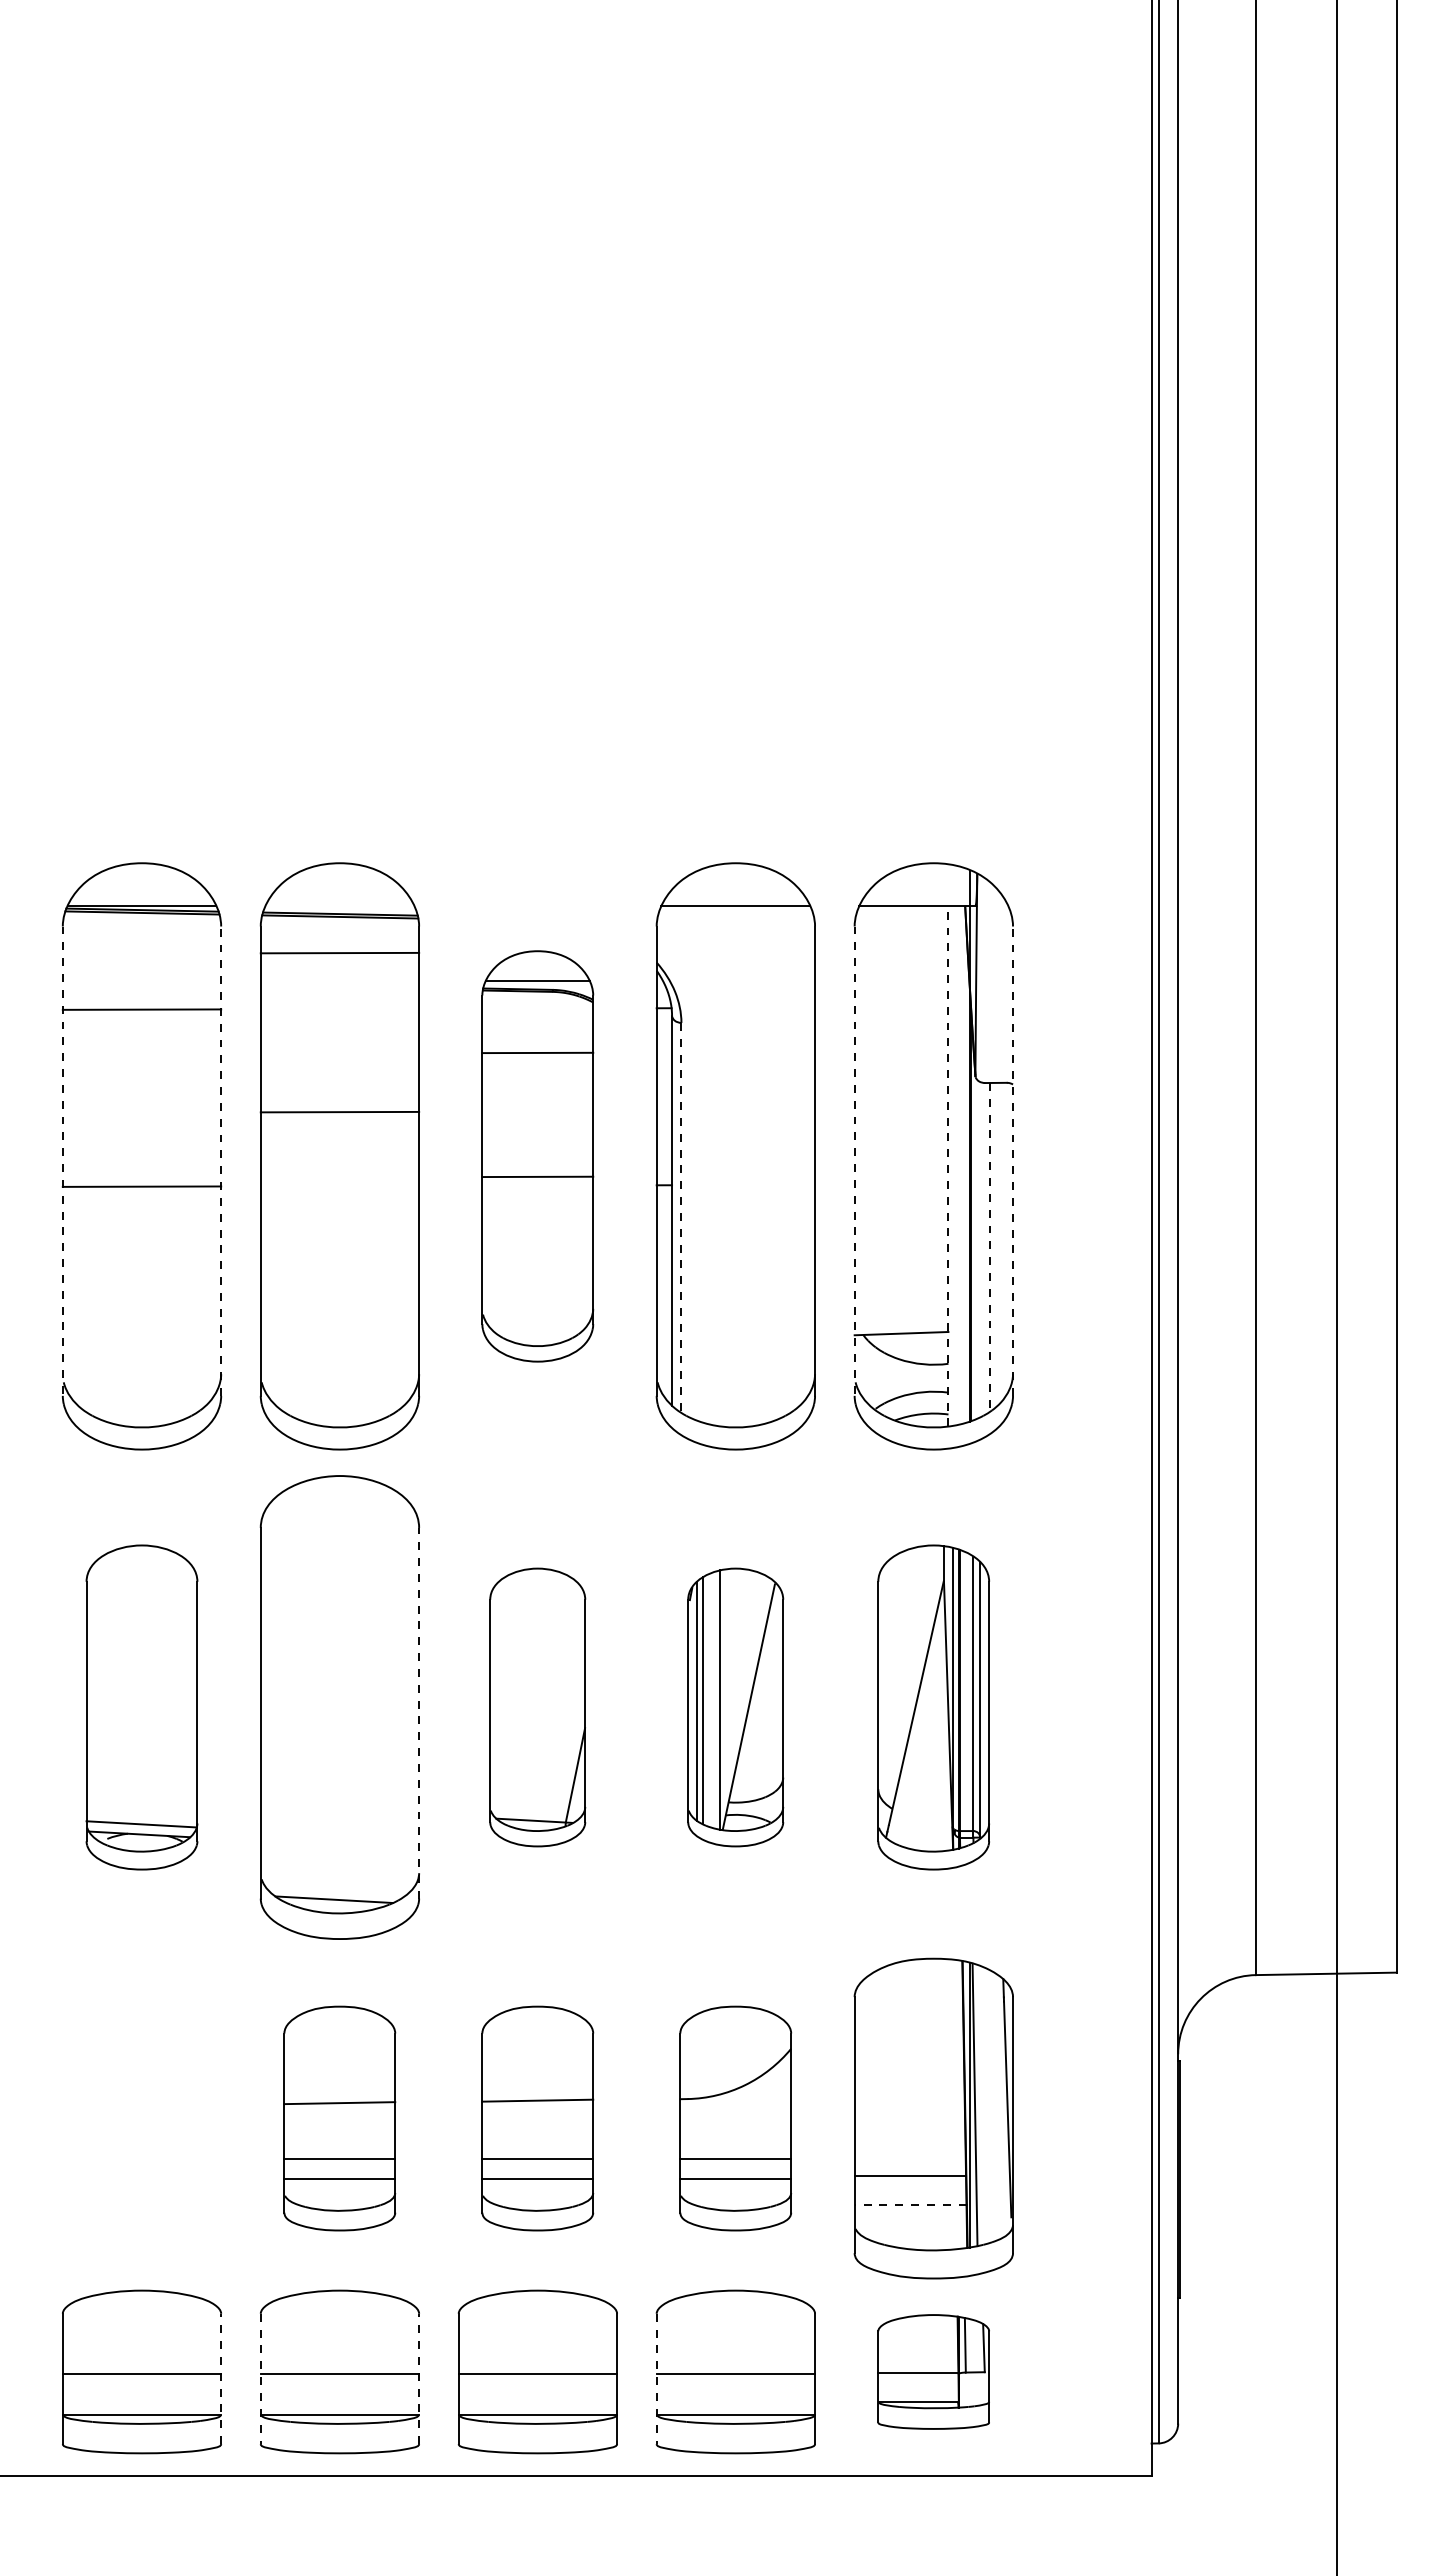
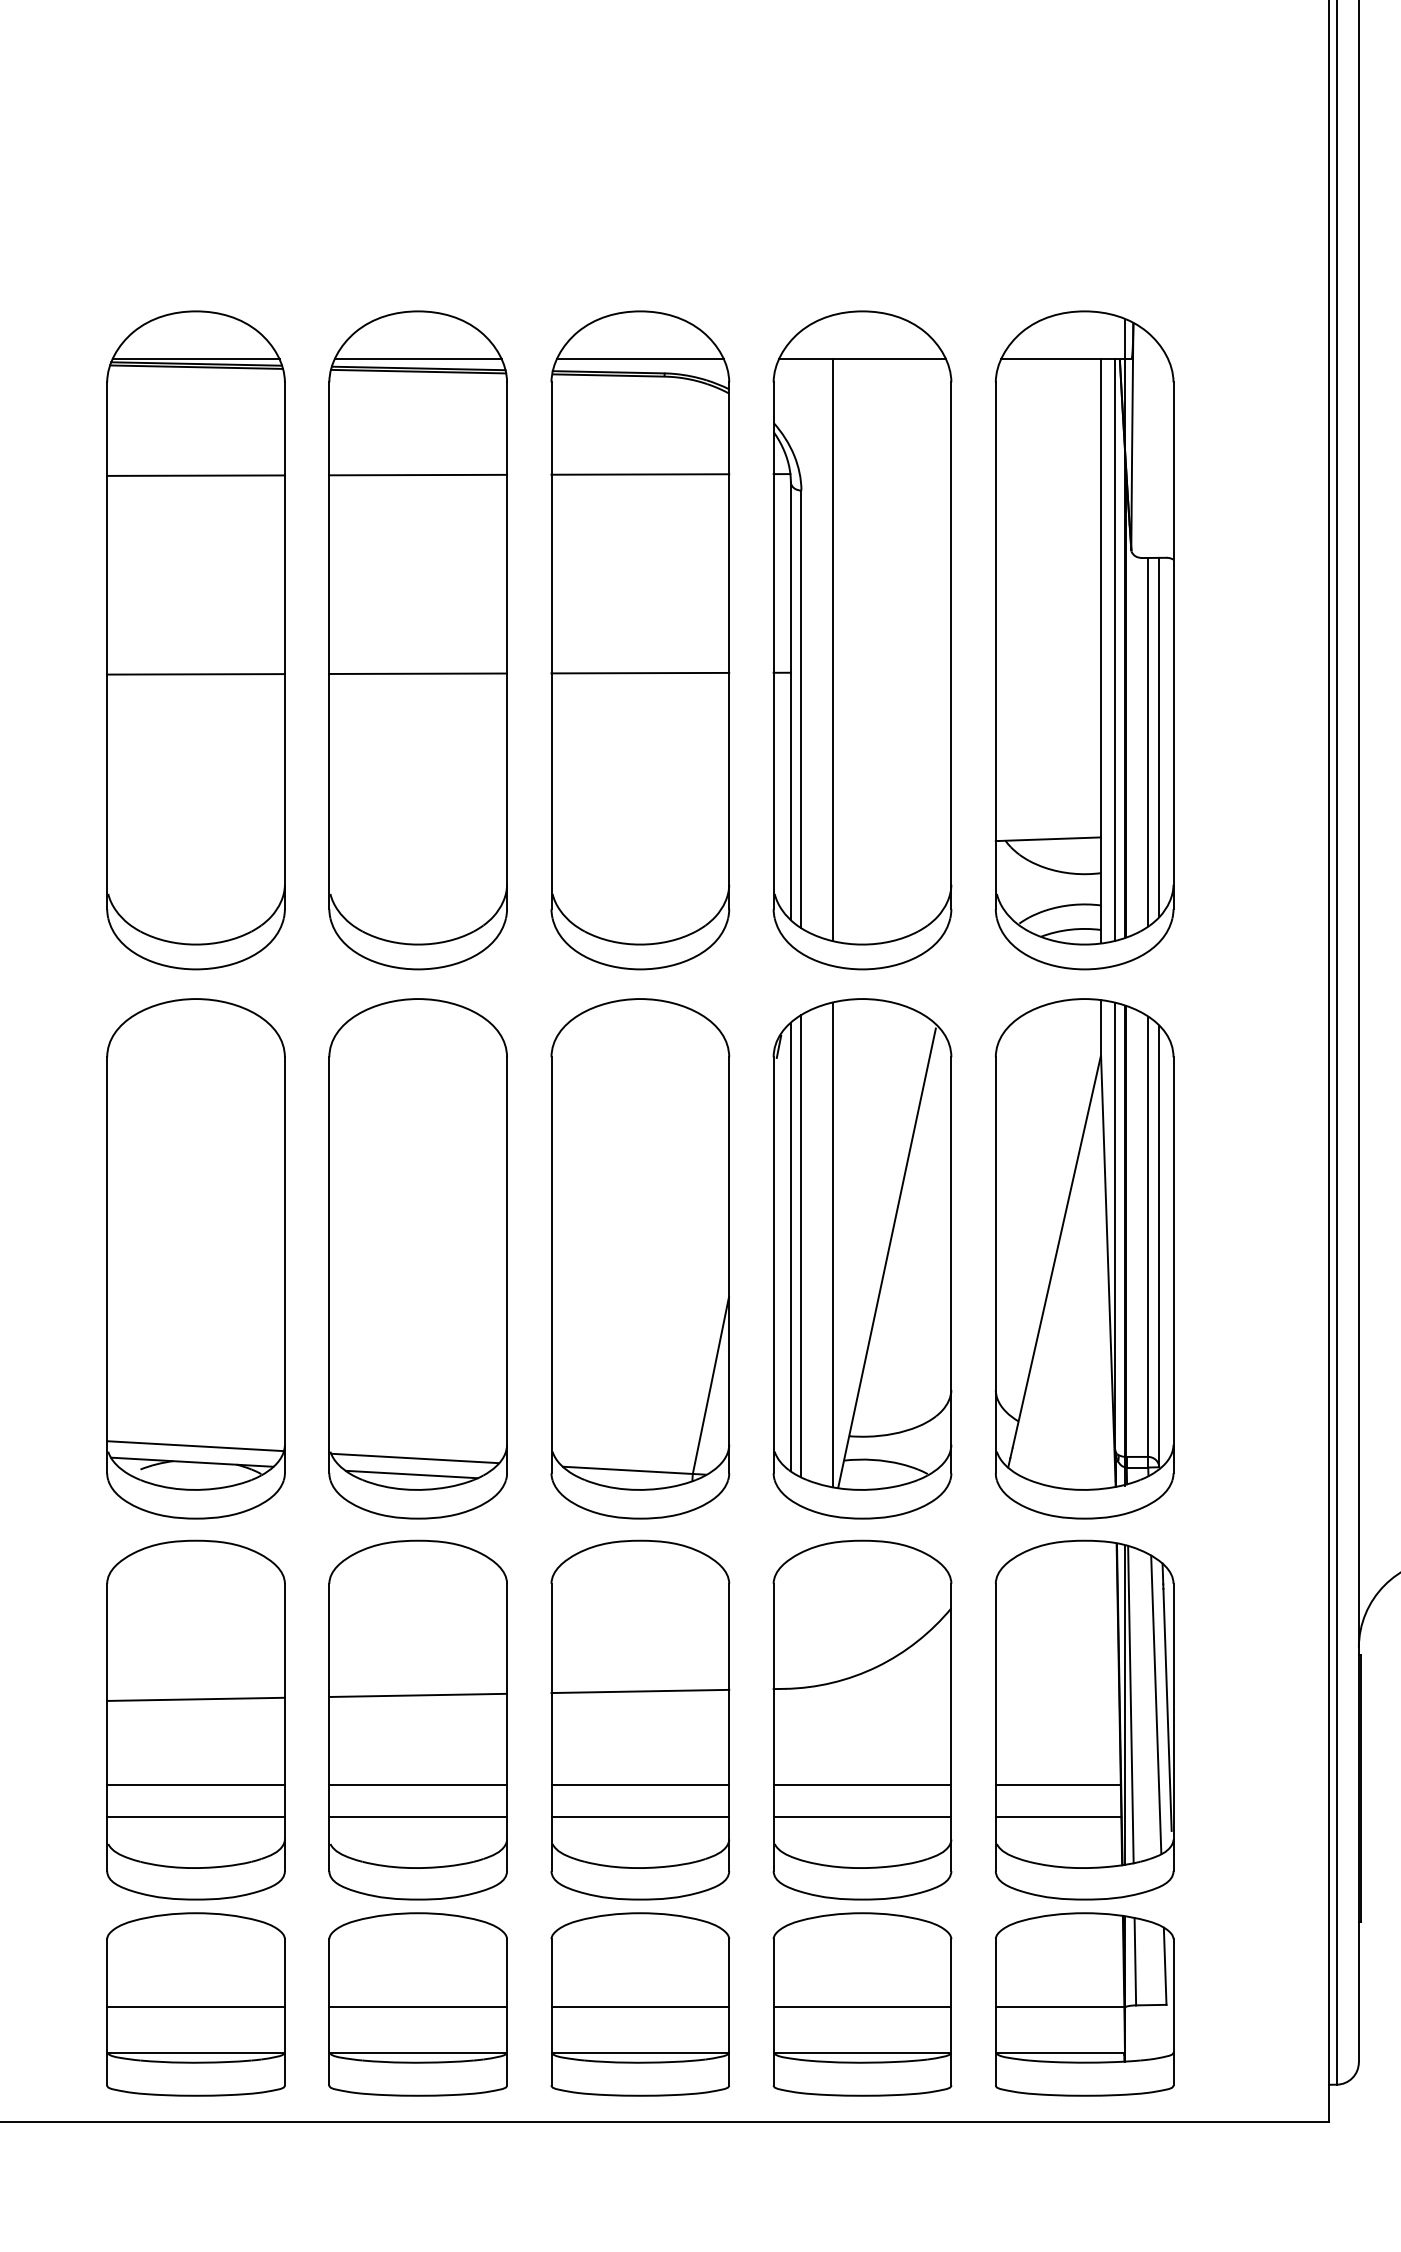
line: (339, 905) -> (417, 358), added
line: (339, 952) -> (417, 474), moved
line: (339, 1111) -> (417, 673), moved
part: (537, 1156) -> (639, 640), size x1.43
line: (62, 1161) -> (106, 646), dashed -> solid
line: (221, 1161) -> (285, 646), dashed -> solid
line: (854, 1161) -> (995, 646), dashed -> solid
line: (1013, 1161) -> (1174, 646), dashed -> solid
line: (709, 1164) -> (832, 649), added
line: (961, 1164) -> (1115, 649), added
line: (948, 1165) -> (1101, 650), dashed -> solid
line: (681, 1217) -> (801, 708), dashed -> solid
line: (1000, 1242) -> (1159, 736), added
line: (990, 1247) -> (1148, 742), dashed -> solid
part: (141, 1707) -> (195, 1258), size x1.43
part: (537, 1707) -> (639, 1258), size x1.67
part: (735, 1707) -> (862, 1258), size x1.67
part: (933, 1707) -> (1084, 1258), size x1.43
line: (419, 1712) -> (507, 1264), dashed -> solid
line: (337, 1885) -> (415, 1458), added
line: (997, 2104) -> (1156, 1704), added
part: (141, 2118) -> (195, 1720), added
part: (339, 2118) -> (417, 1720), size x1.43
part: (537, 2118) -> (639, 1720), size x1.43
part: (735, 2118) -> (862, 1720), size x1.43
line: (910, 2204) -> (1058, 1816), dashed -> solid
part: (933, 2371) -> (1084, 2003), size x1.43
line: (221, 2378) -> (285, 2011), dashed -> solid
line: (419, 2378) -> (507, 2011), dashed -> solid
line: (260, 2379) -> (329, 2012), dashed -> solid
line: (656, 2379) -> (773, 2012), dashed -> solid

